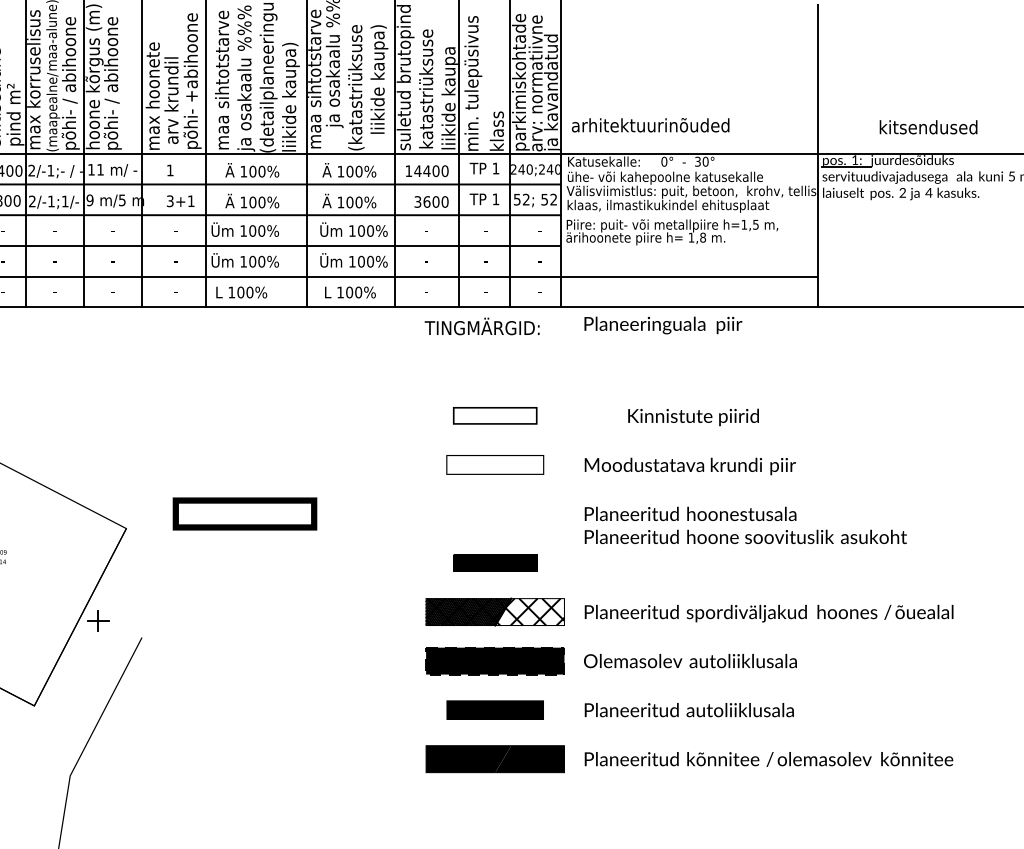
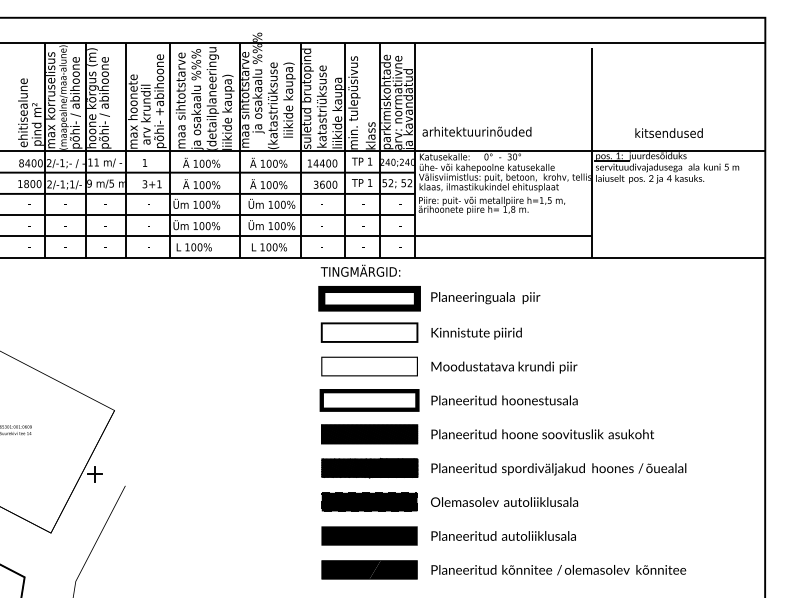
text: (662, 326) -> (485, 298), moved
part: (495, 366) -> (369, 298), added
part: (495, 415) -> (369, 332), size x1.67
text: (693, 417) -> (476, 333), moved
part: (495, 464) -> (369, 366), size x1.43
part: (244, 514) -> (369, 400), moved
text: (745, 537) -> (542, 434), moved
part: (495, 563) -> (369, 434), size x1.67
hatch: (529, 611) -> (393, 467), added
part: (495, 709) -> (369, 535), size x1.43

